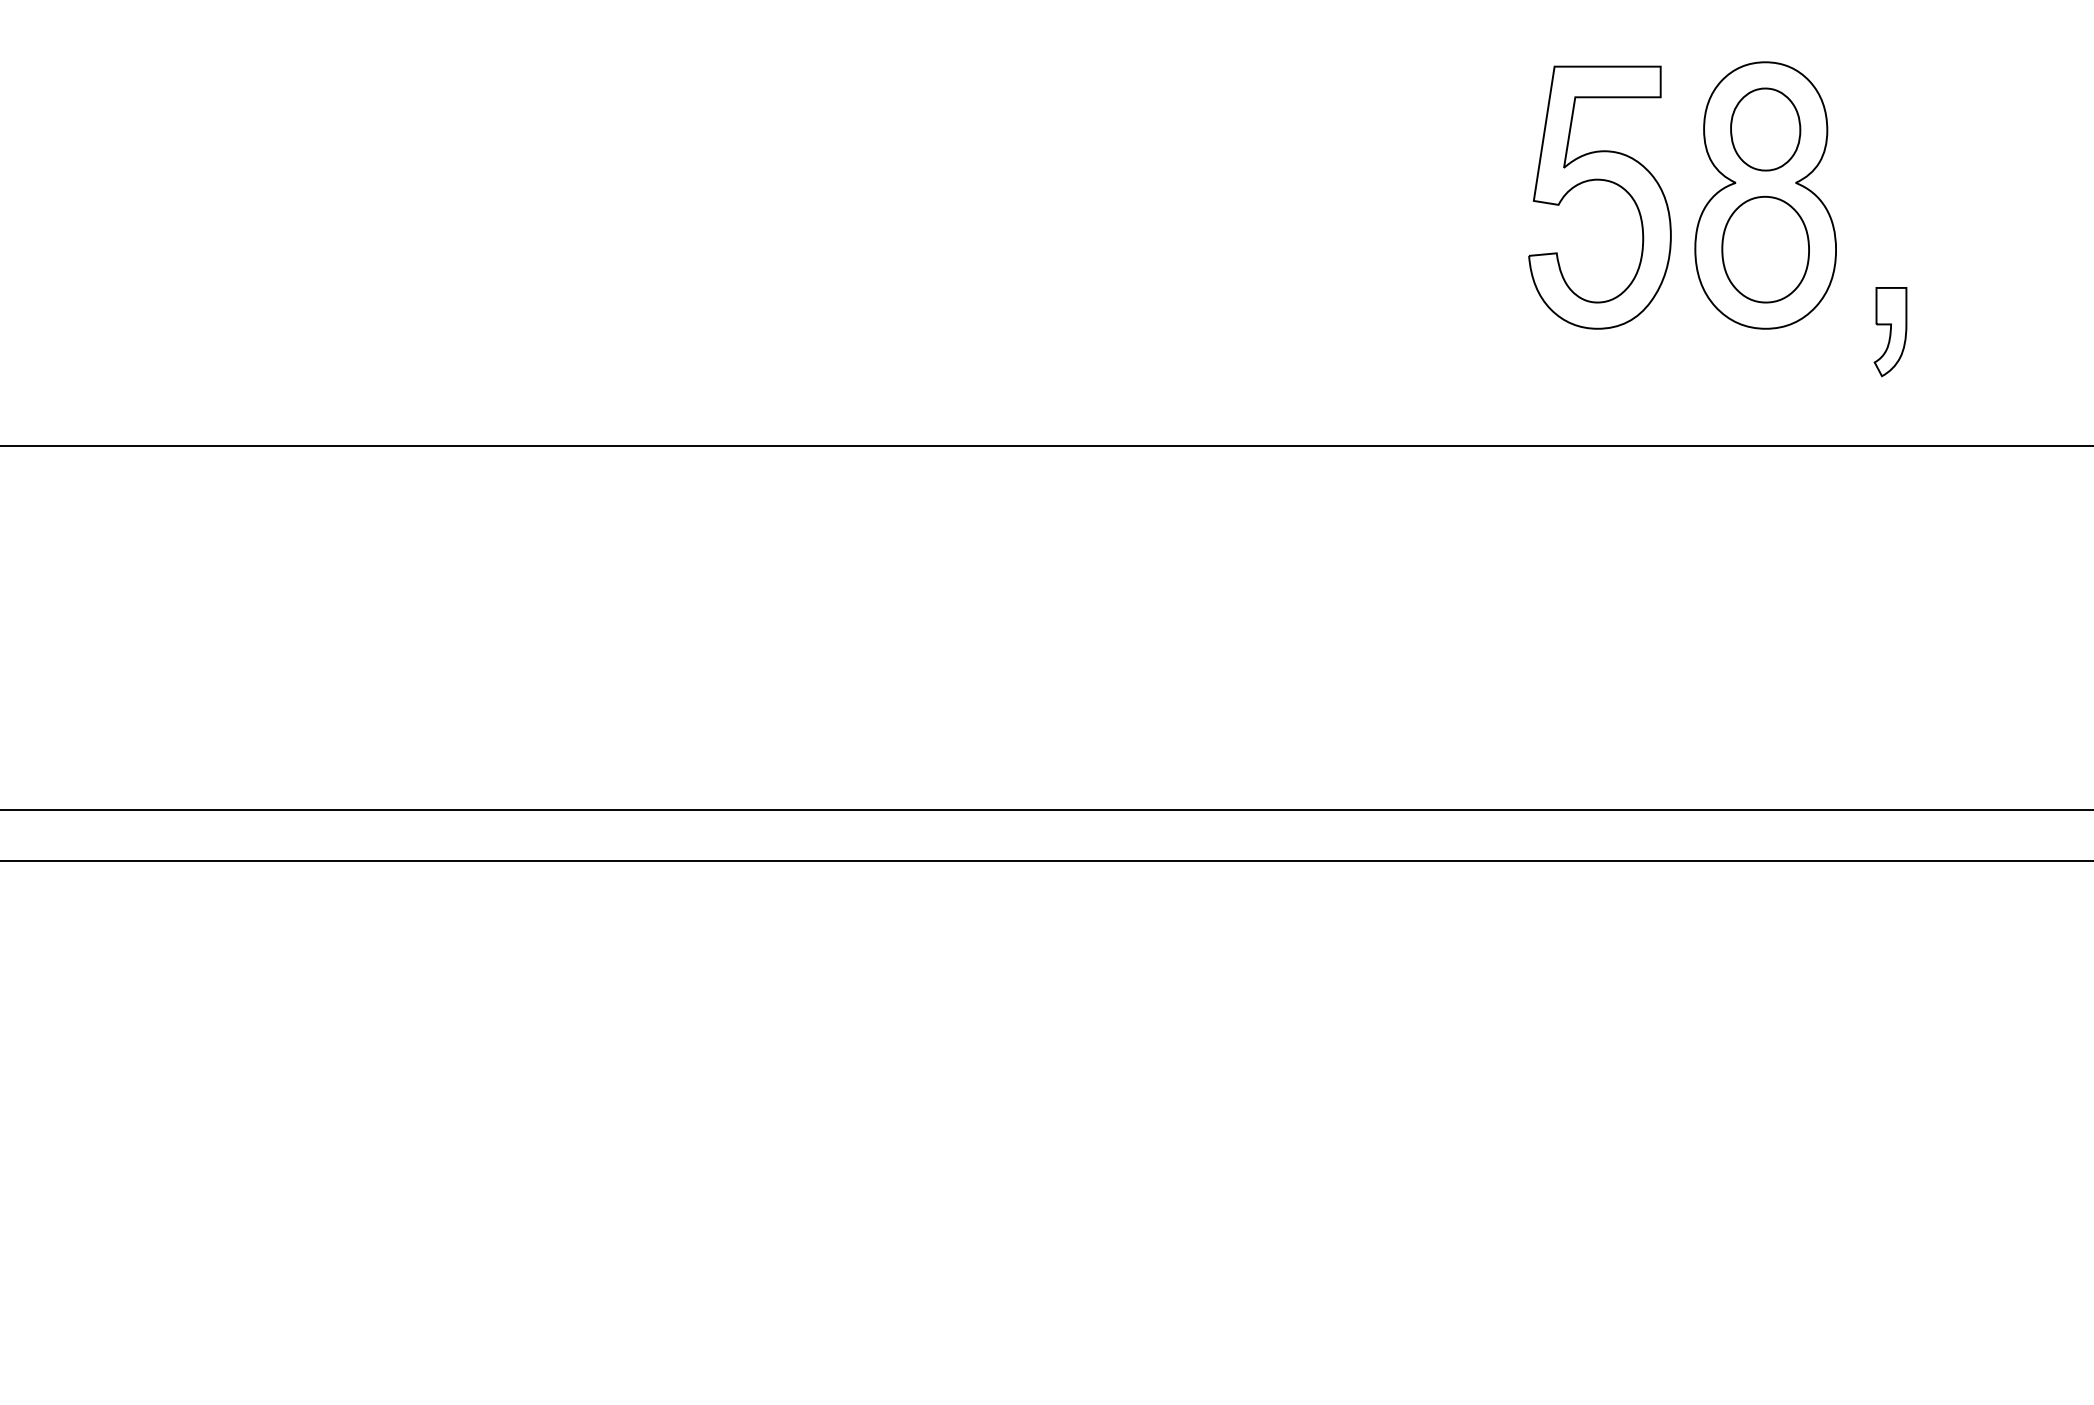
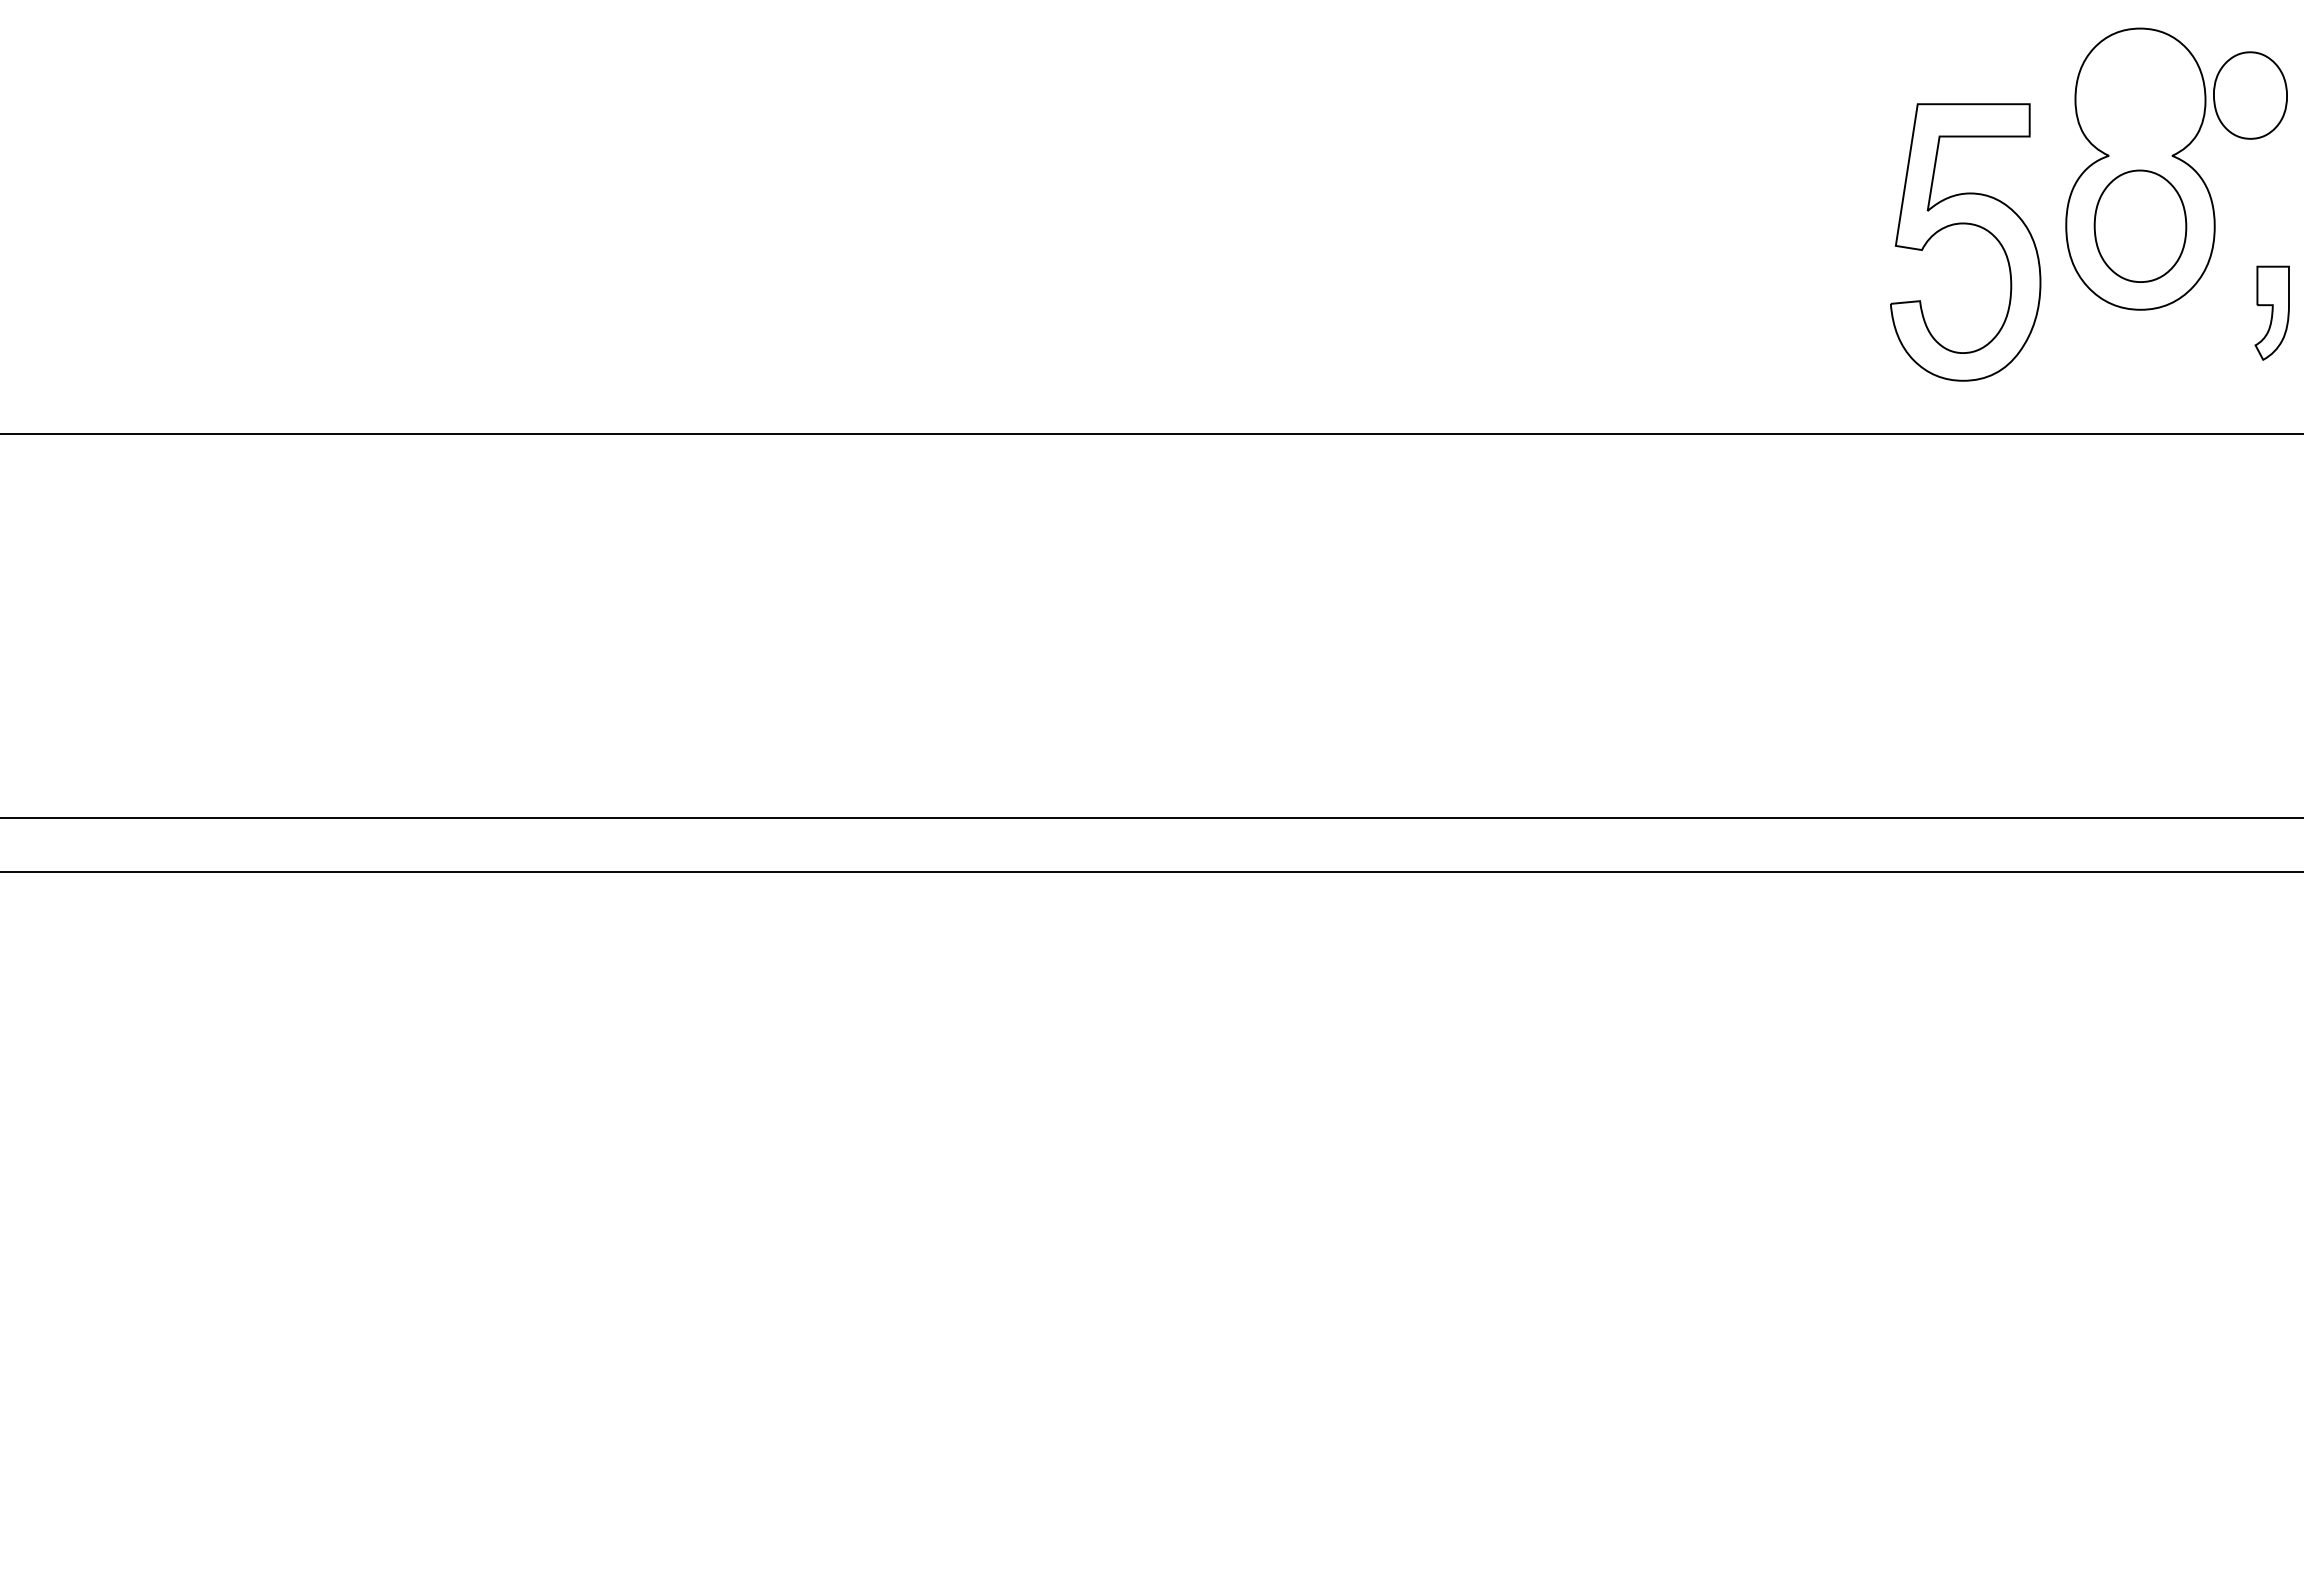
part: (1765, 129) -> (2250, 95), moved
part: (1599, 180) -> (1965, 224), moved

